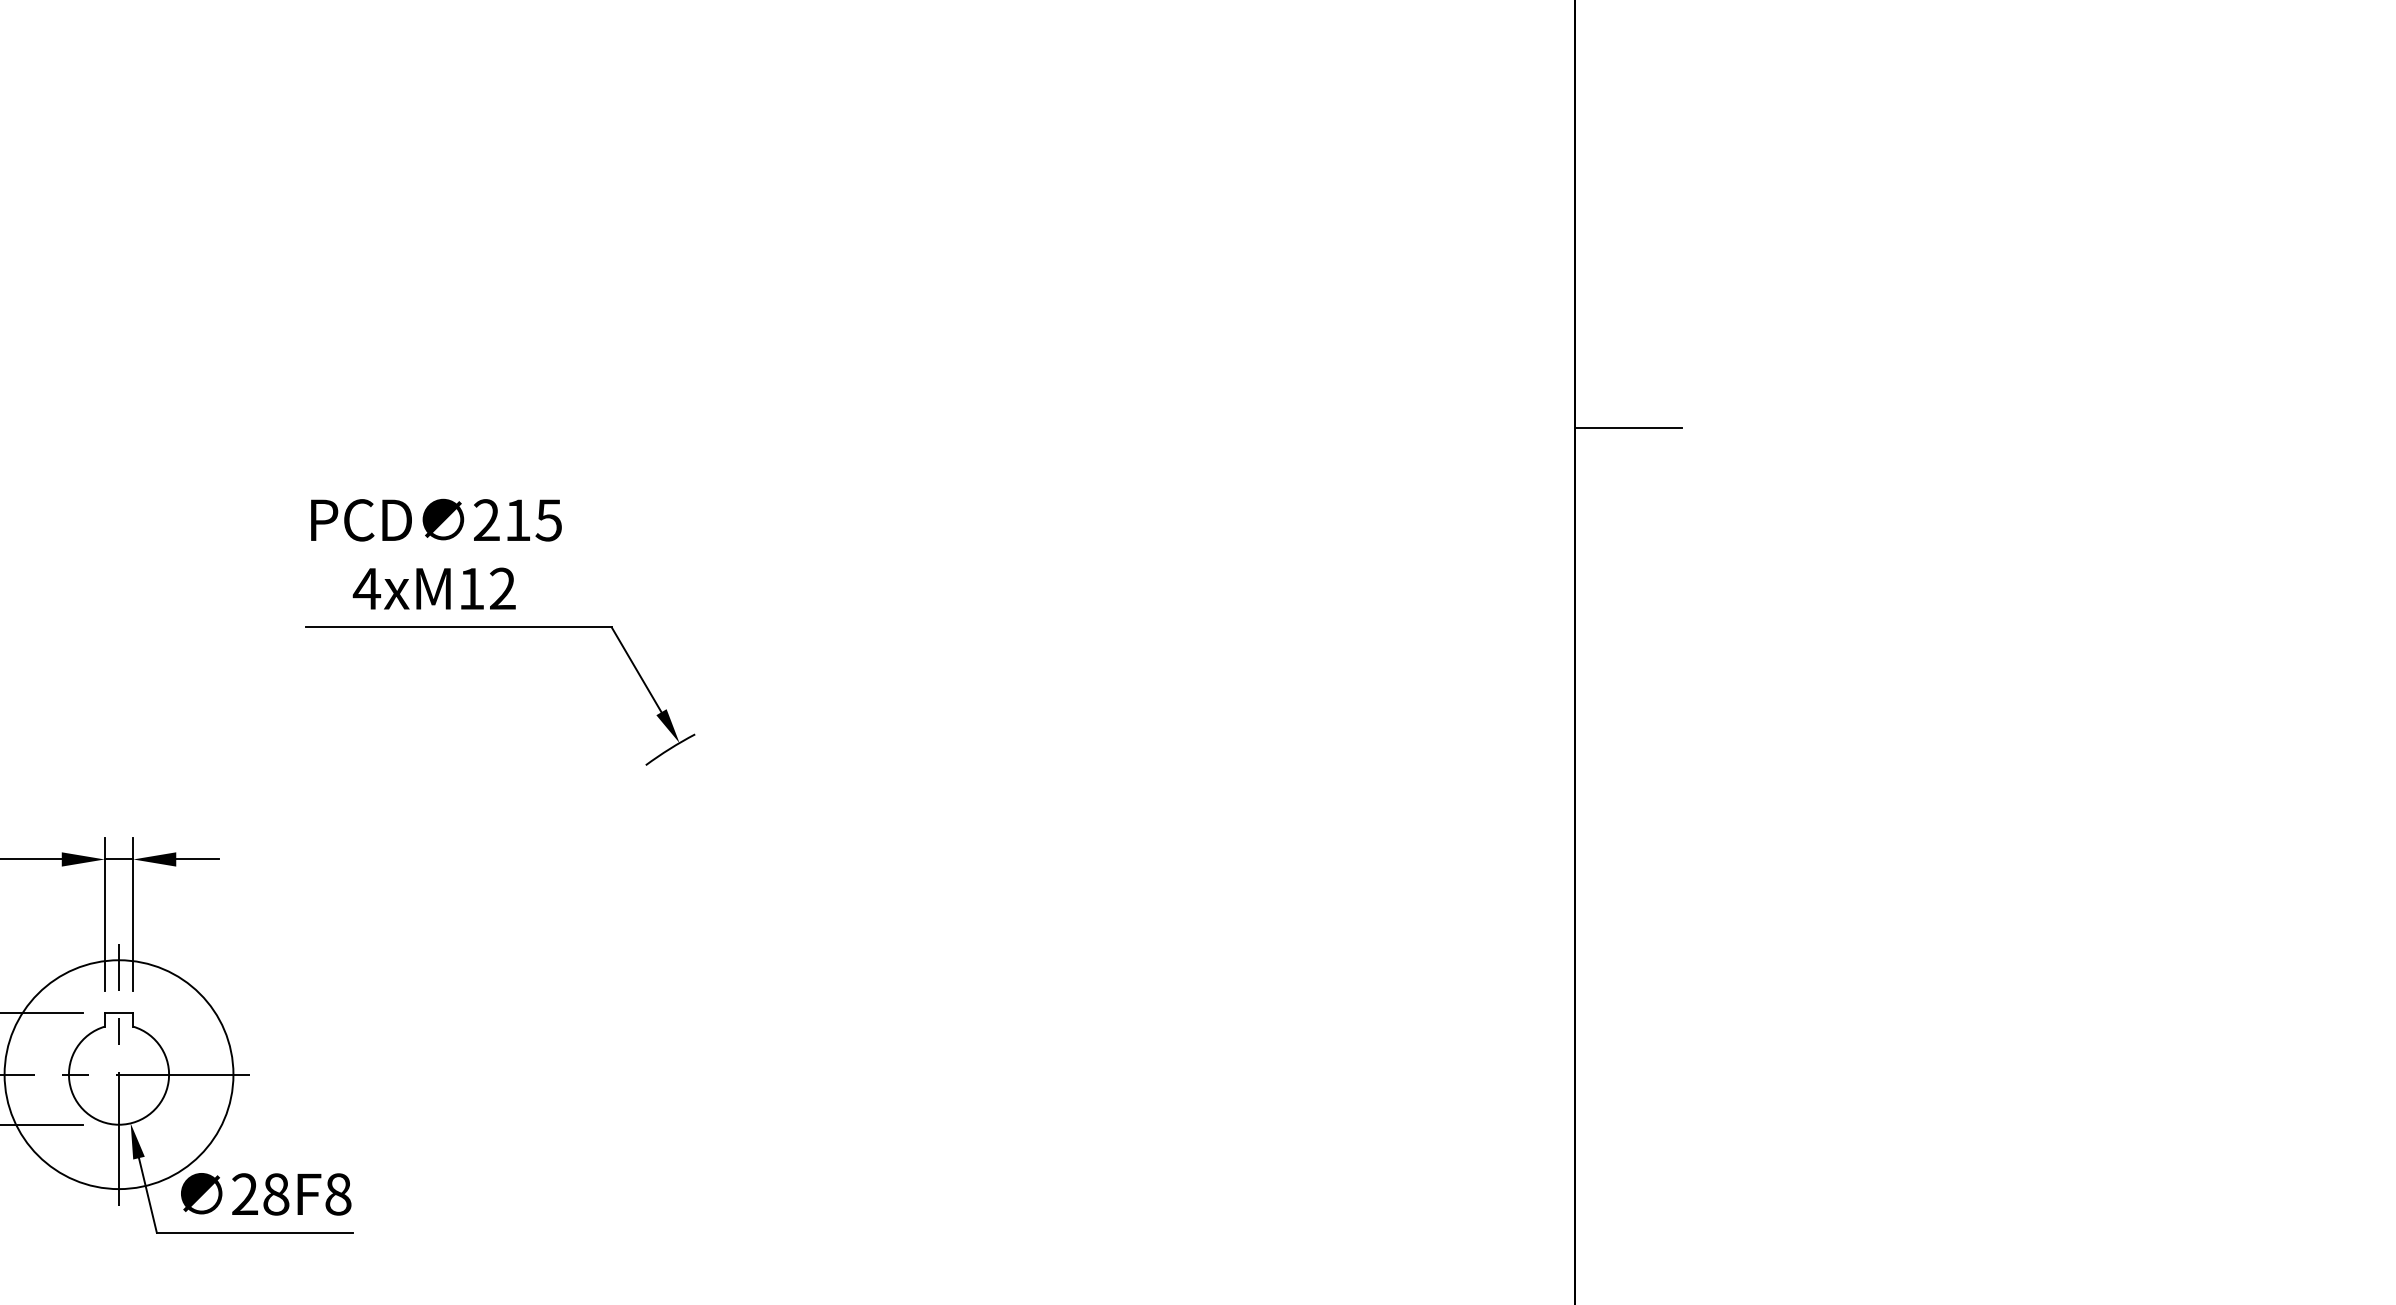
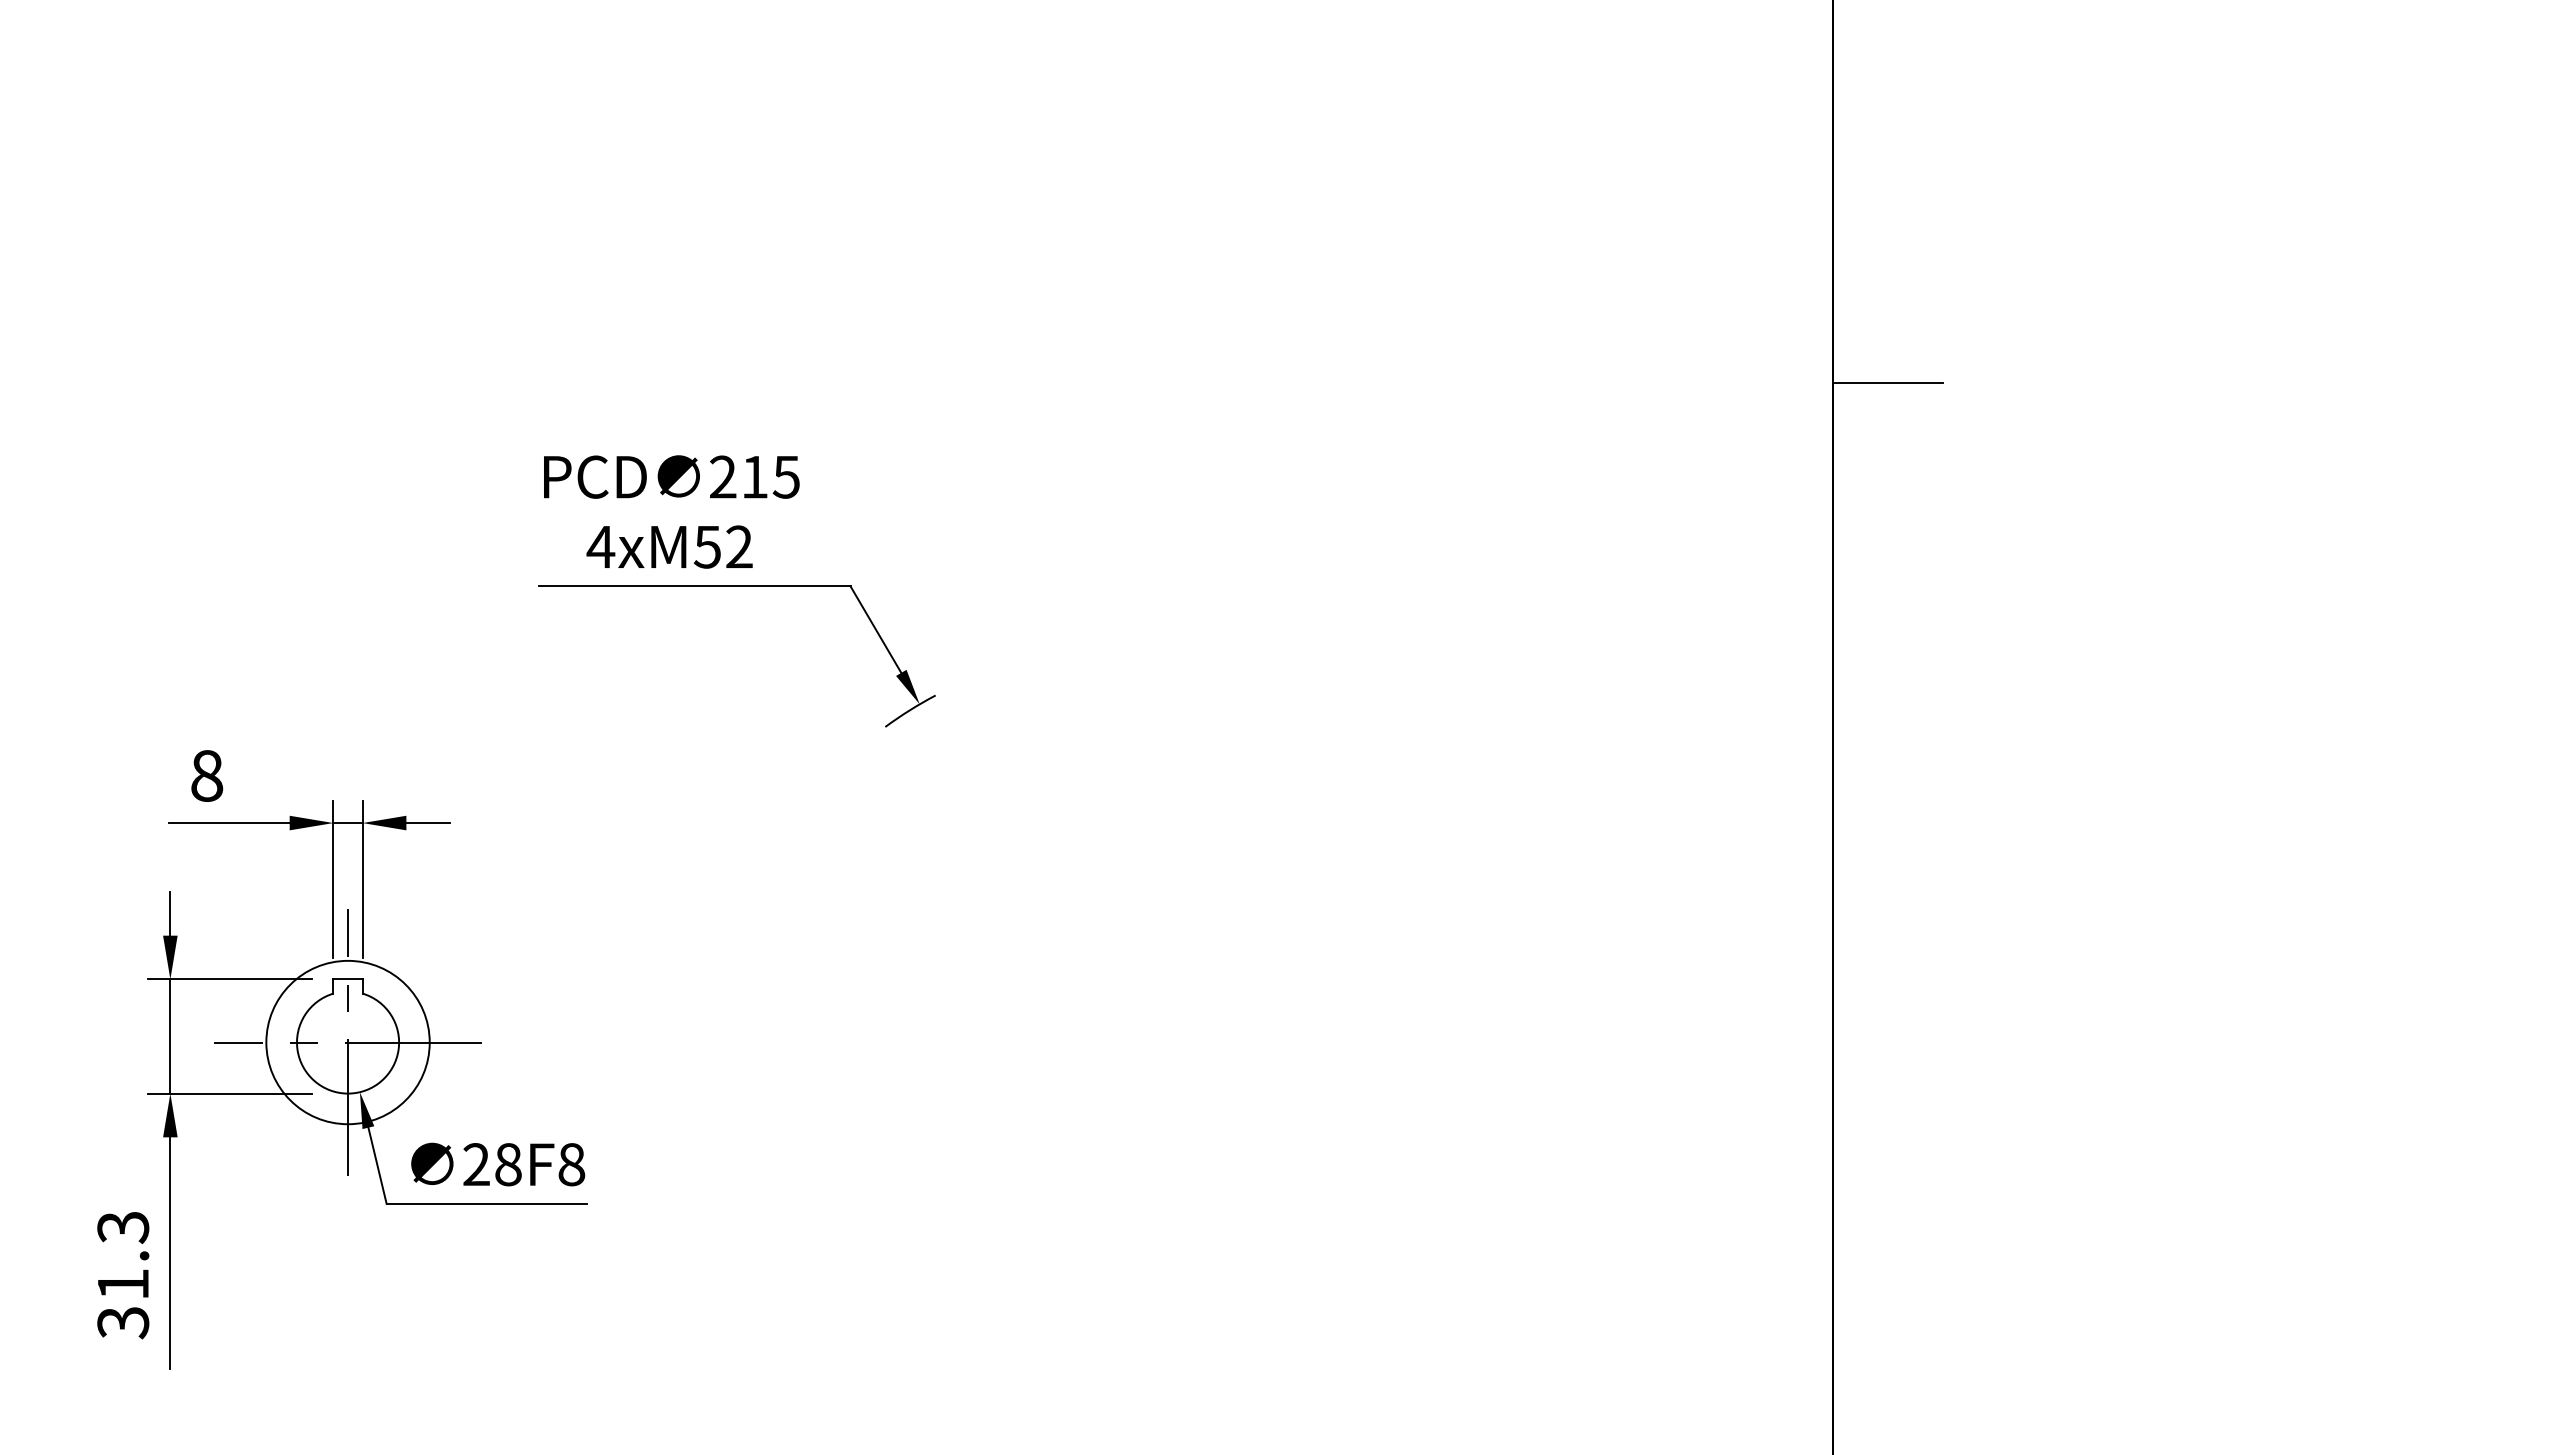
text: (470, 589) -> (706, 547), 4xM12 -> 4xM52
circle: (118, 1074) -> (347, 1042), size x0.7

